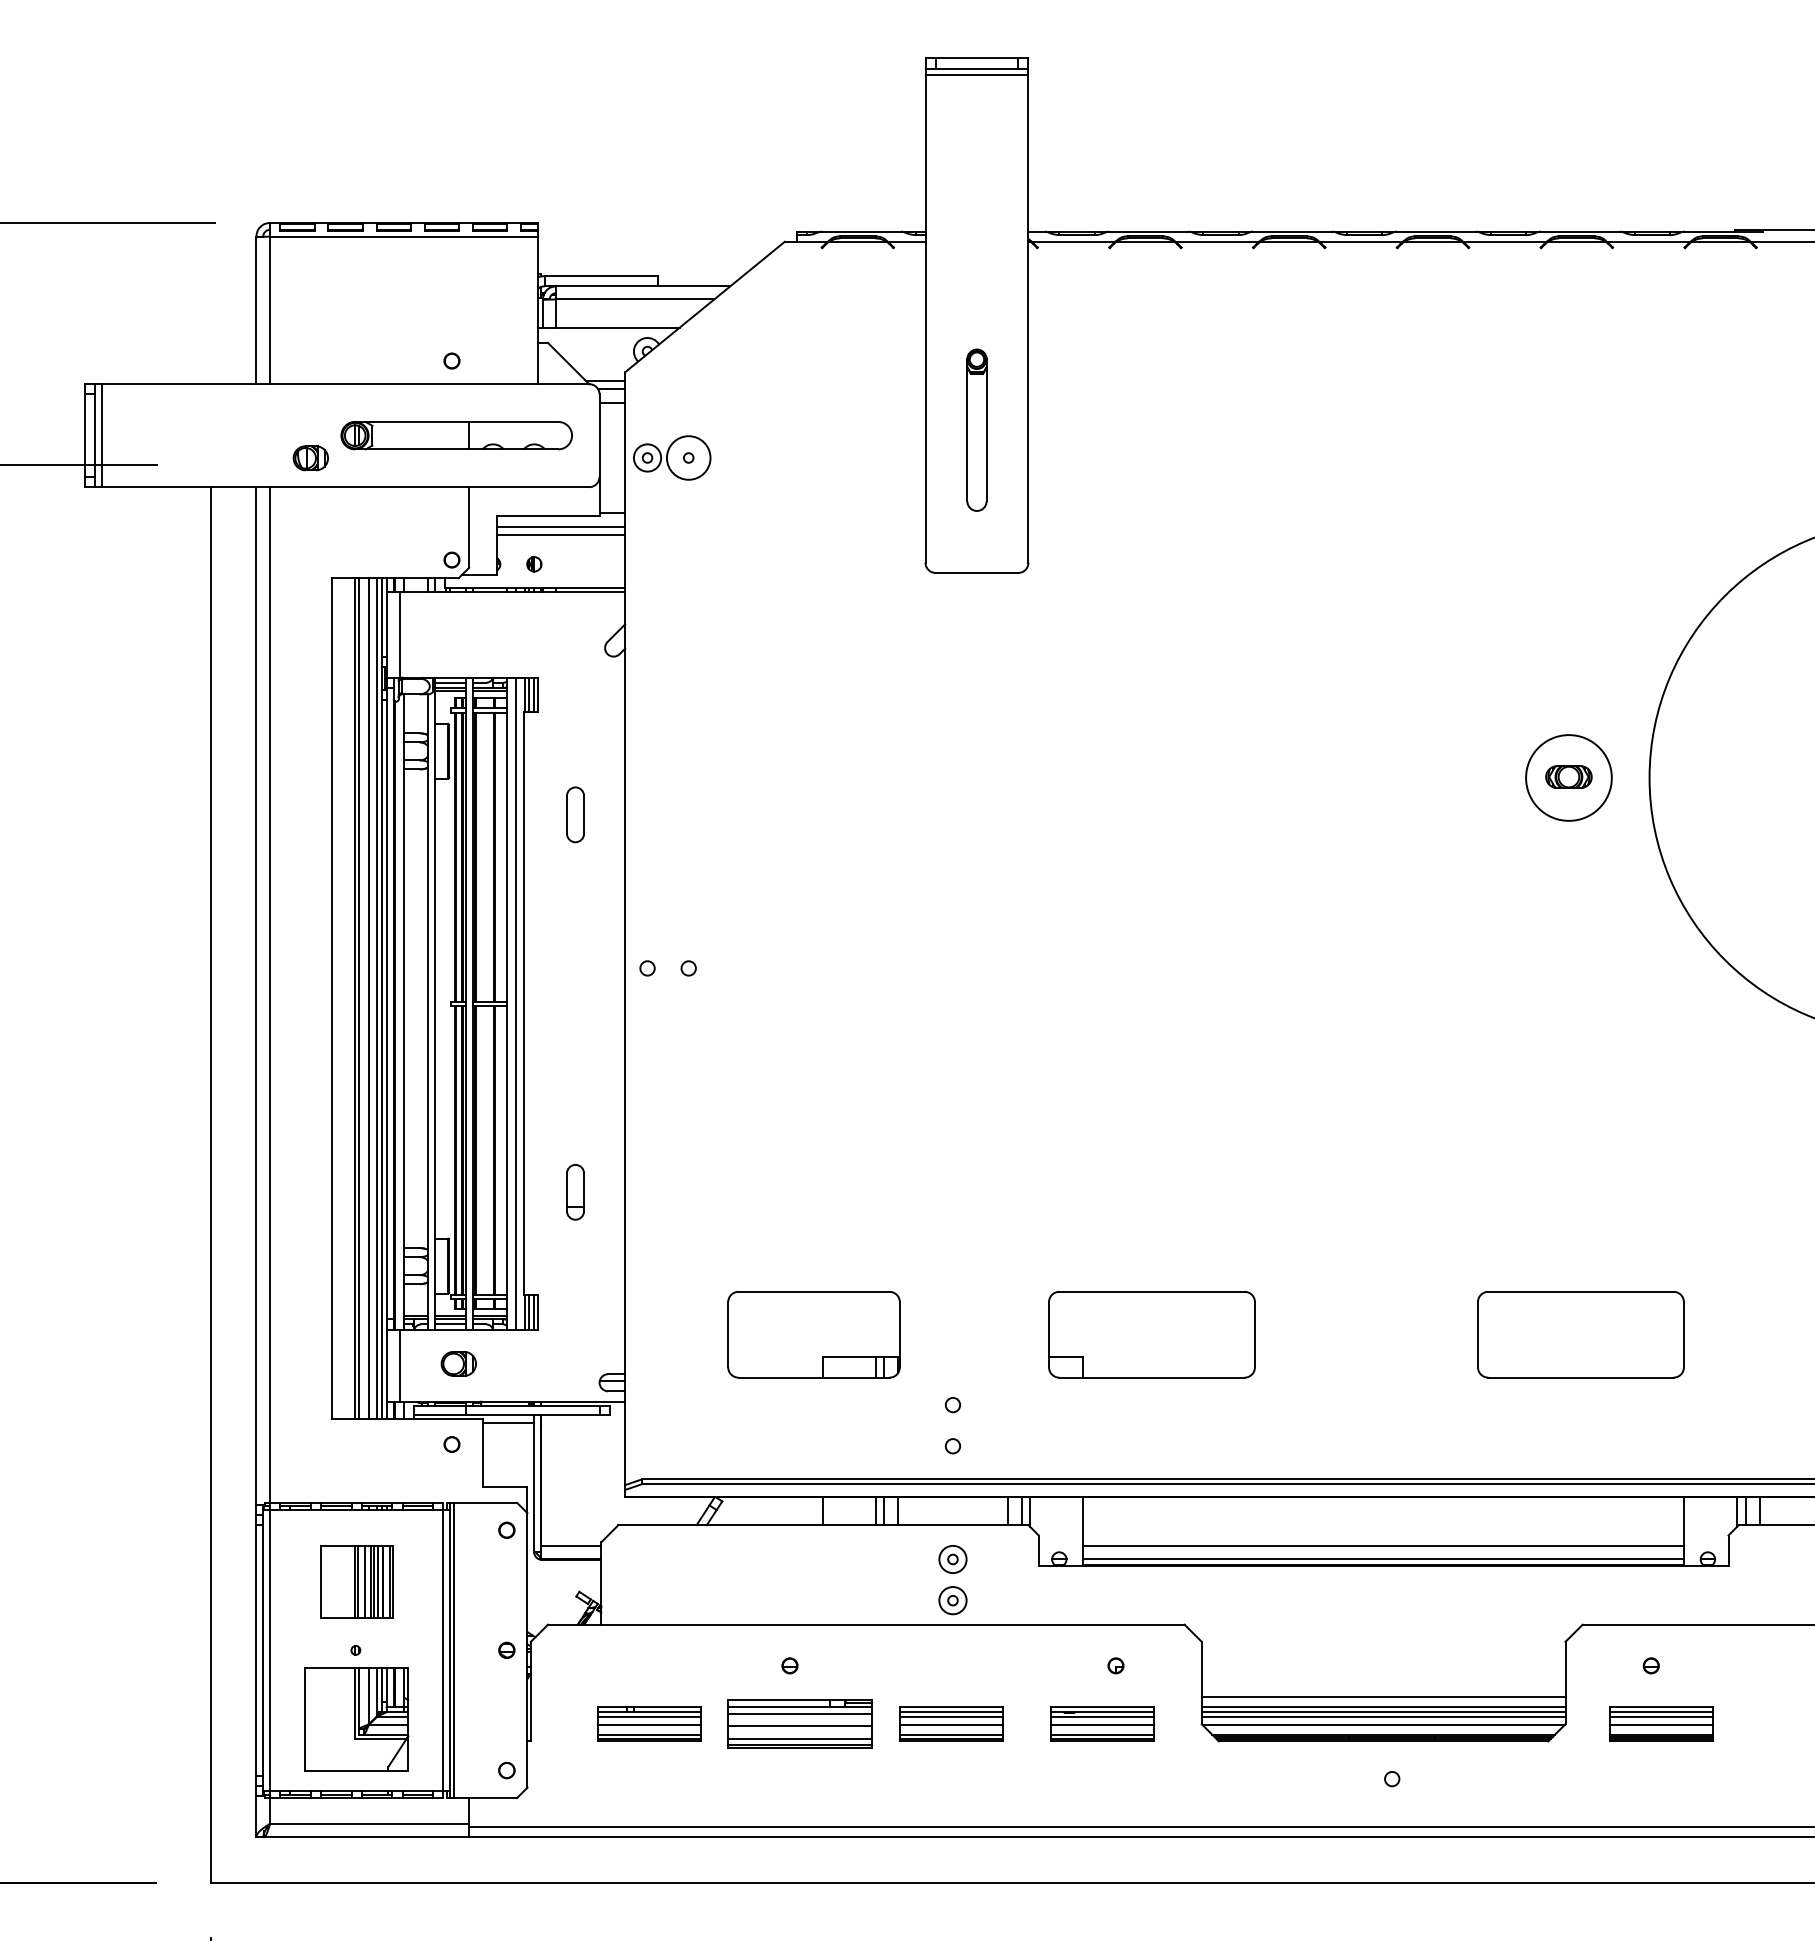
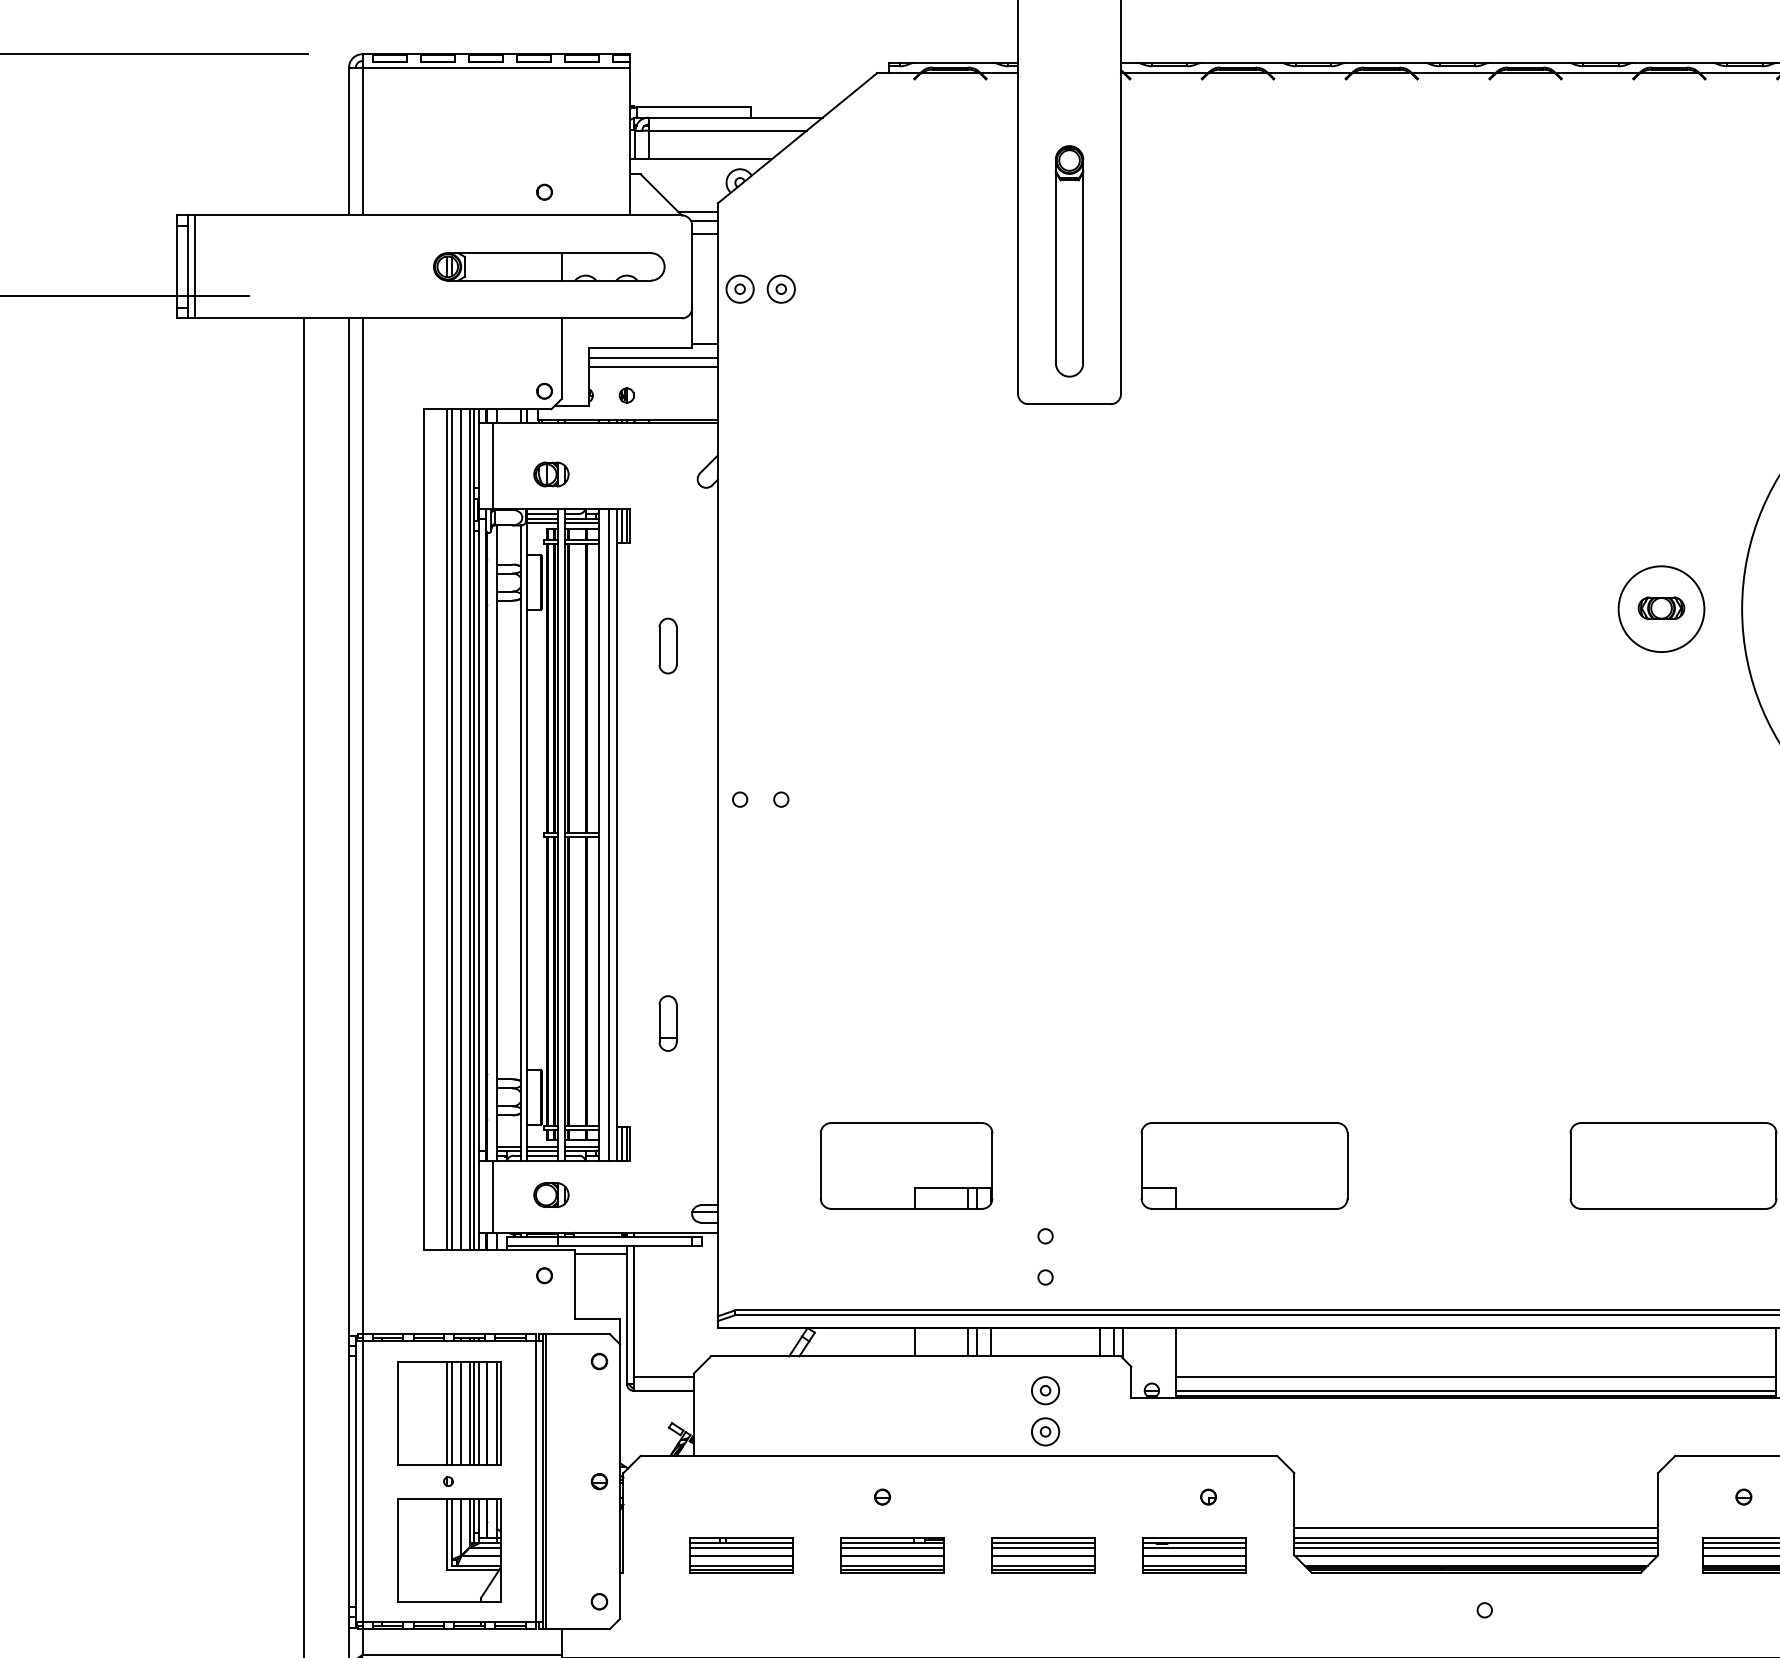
part: (976, 430) -> (1069, 261), size x1.43
circle: (688, 457) -> (781, 288), size x0.62
part: (310, 458) -> (551, 474), moved
part: (356, 1581) -> (449, 1412), size x1.43
part: (800, 1723) -> (893, 1554), size x0.71

